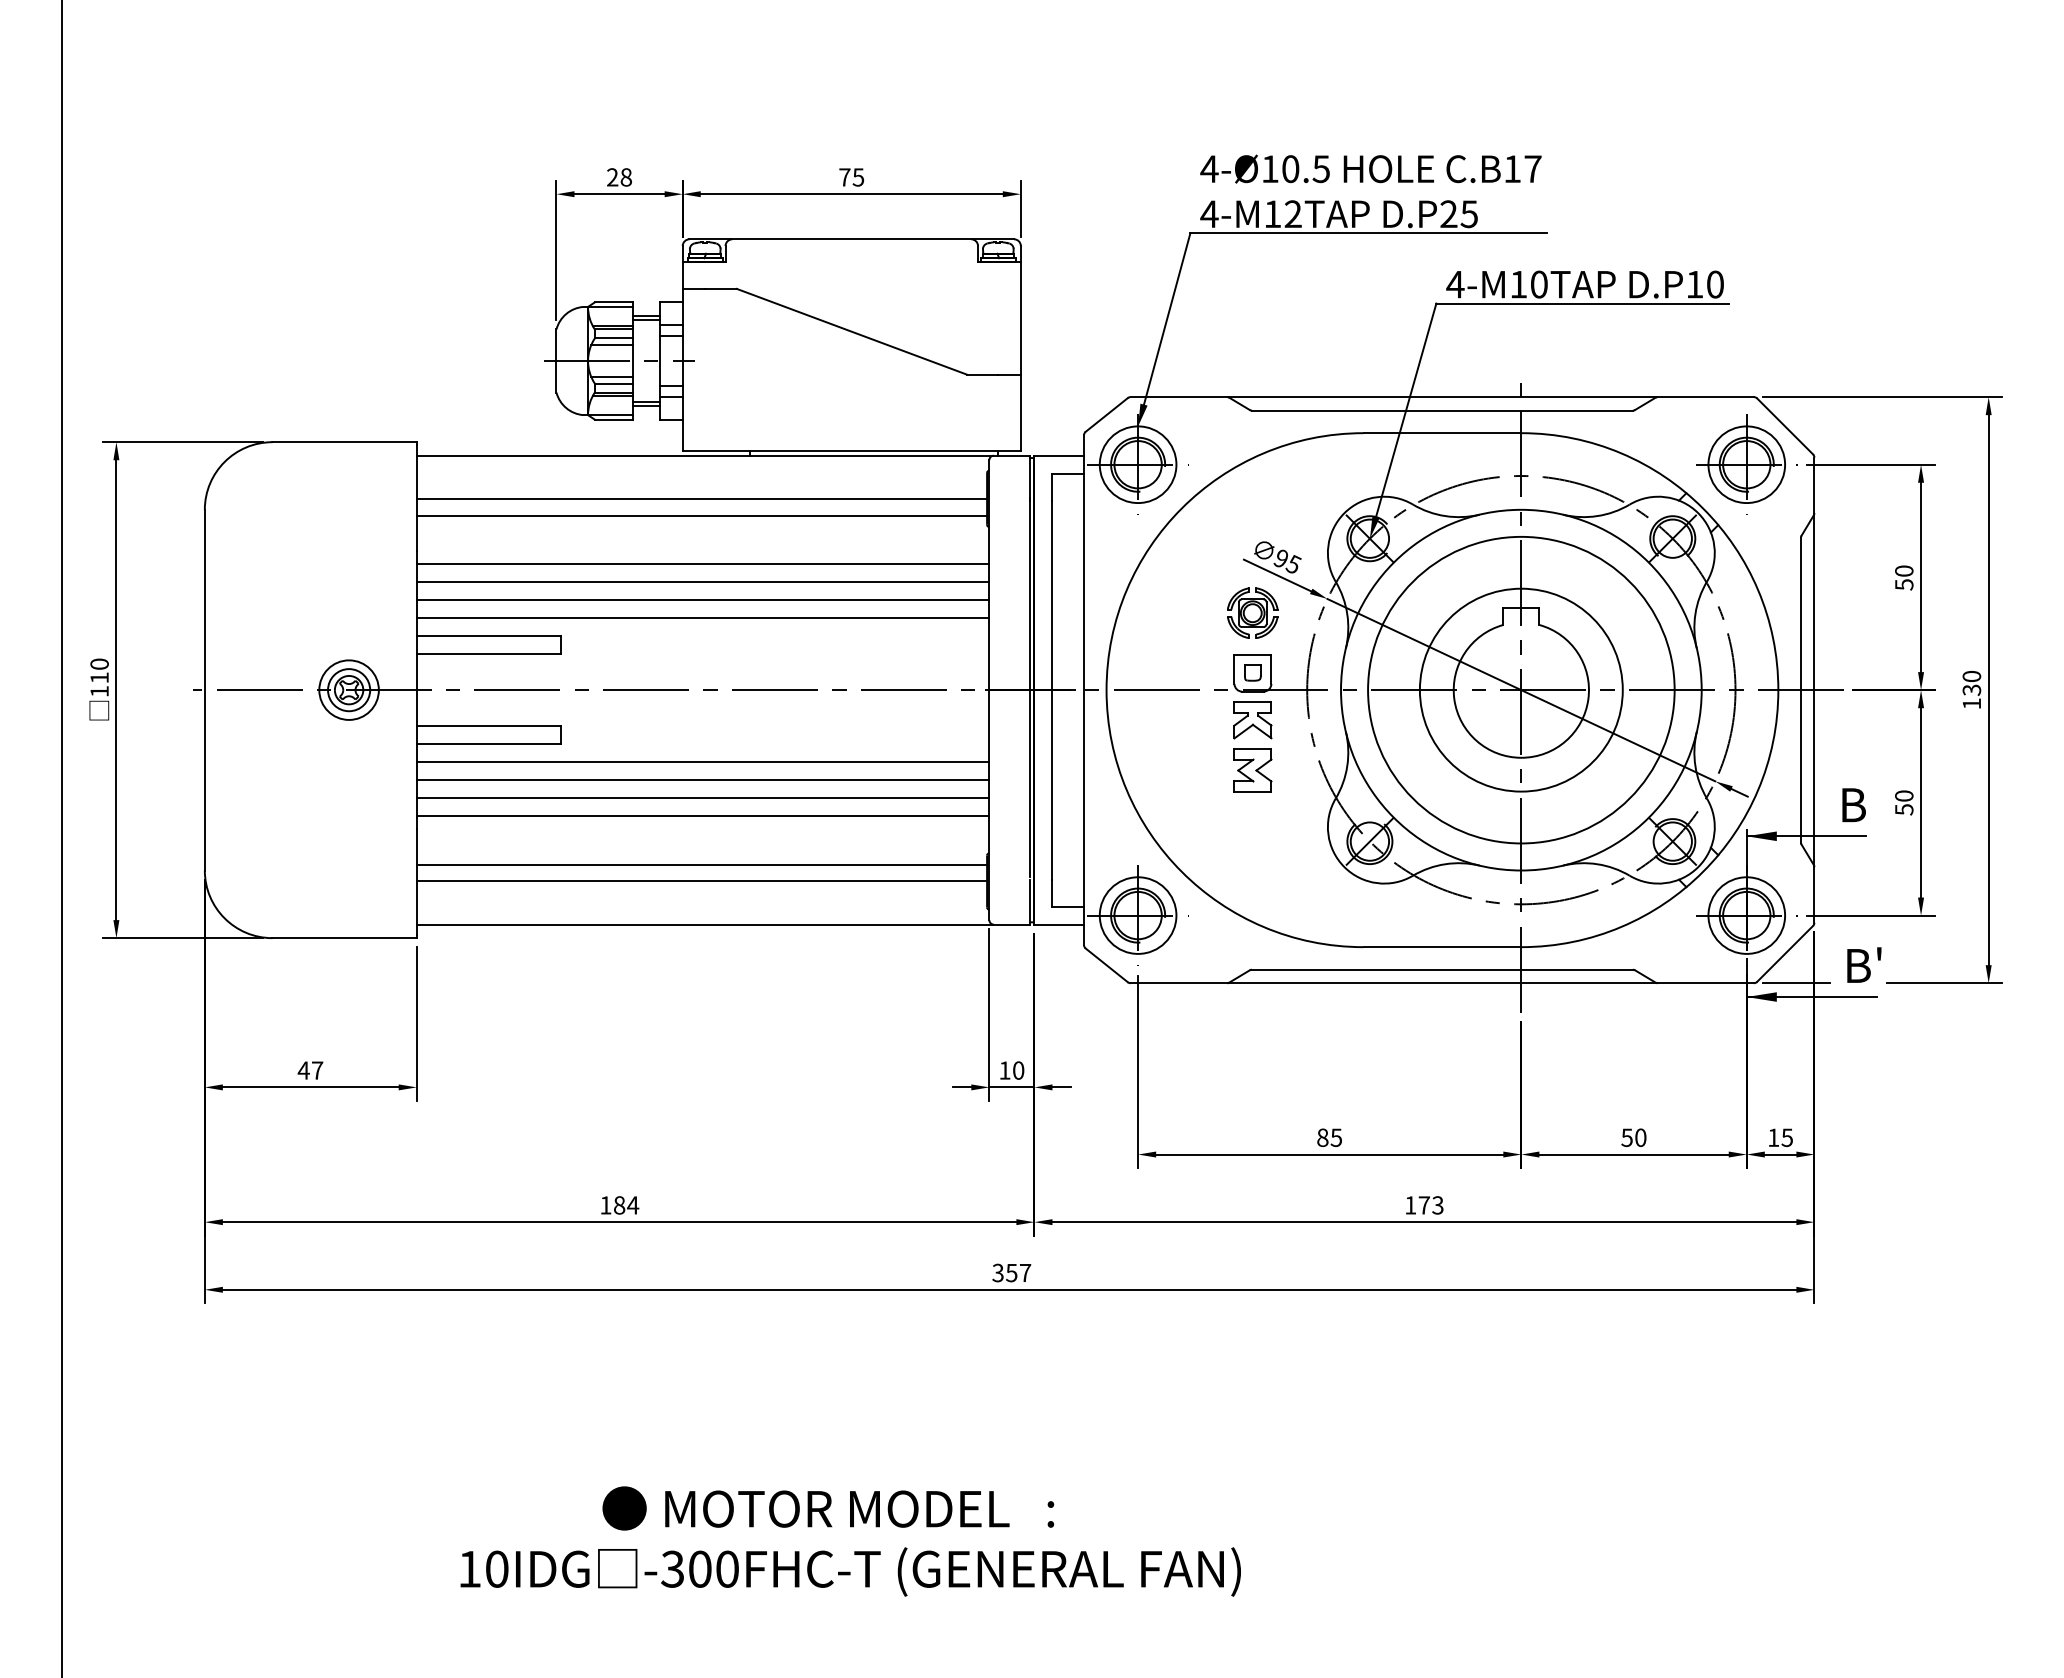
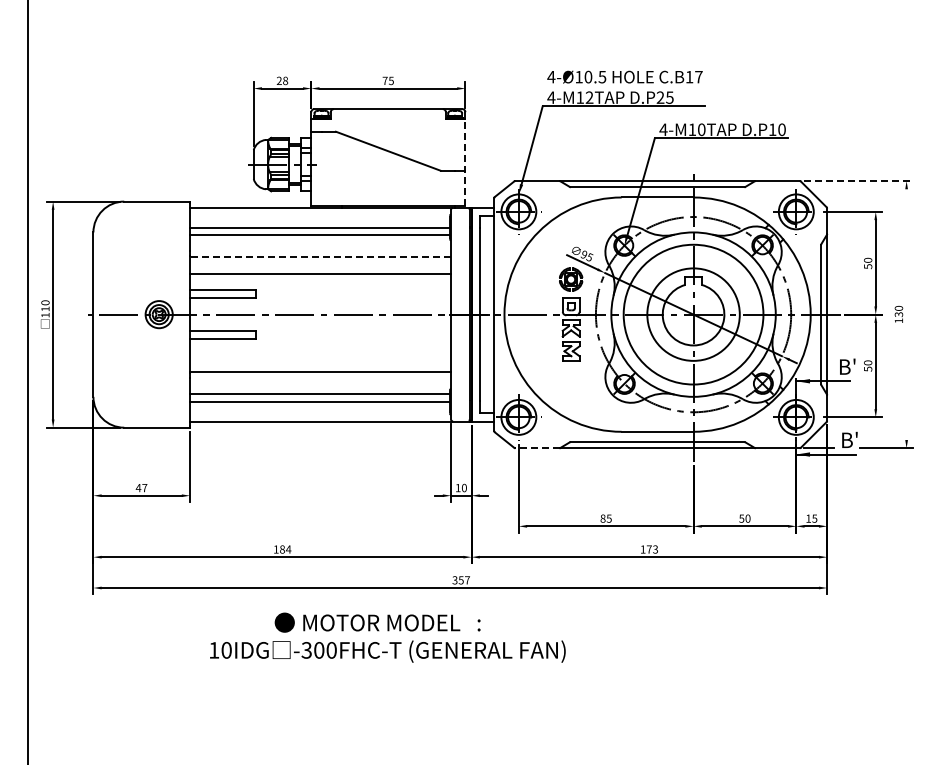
line: (1021, 356) -> (465, 162), solid -> dashed
line: (1883, 398) -> (858, 181), solid -> dashed
line: (702, 564) -> (320, 257), solid -> dashed
line: (702, 582) -> (320, 265), removed
line: (702, 617) -> (320, 281), removed
line: (1988, 689) -> (906, 314), removed
line: (702, 762) -> (320, 347), removed
line: (702, 779) -> (320, 355), removed
text: (1874, 792) -> (854, 361), B -> B'
line: (702, 797) -> (320, 363), removed
line: (1178, 983) -> (537, 448), solid -> dashed
text: (849, 1540) -> (387, 637), moved

